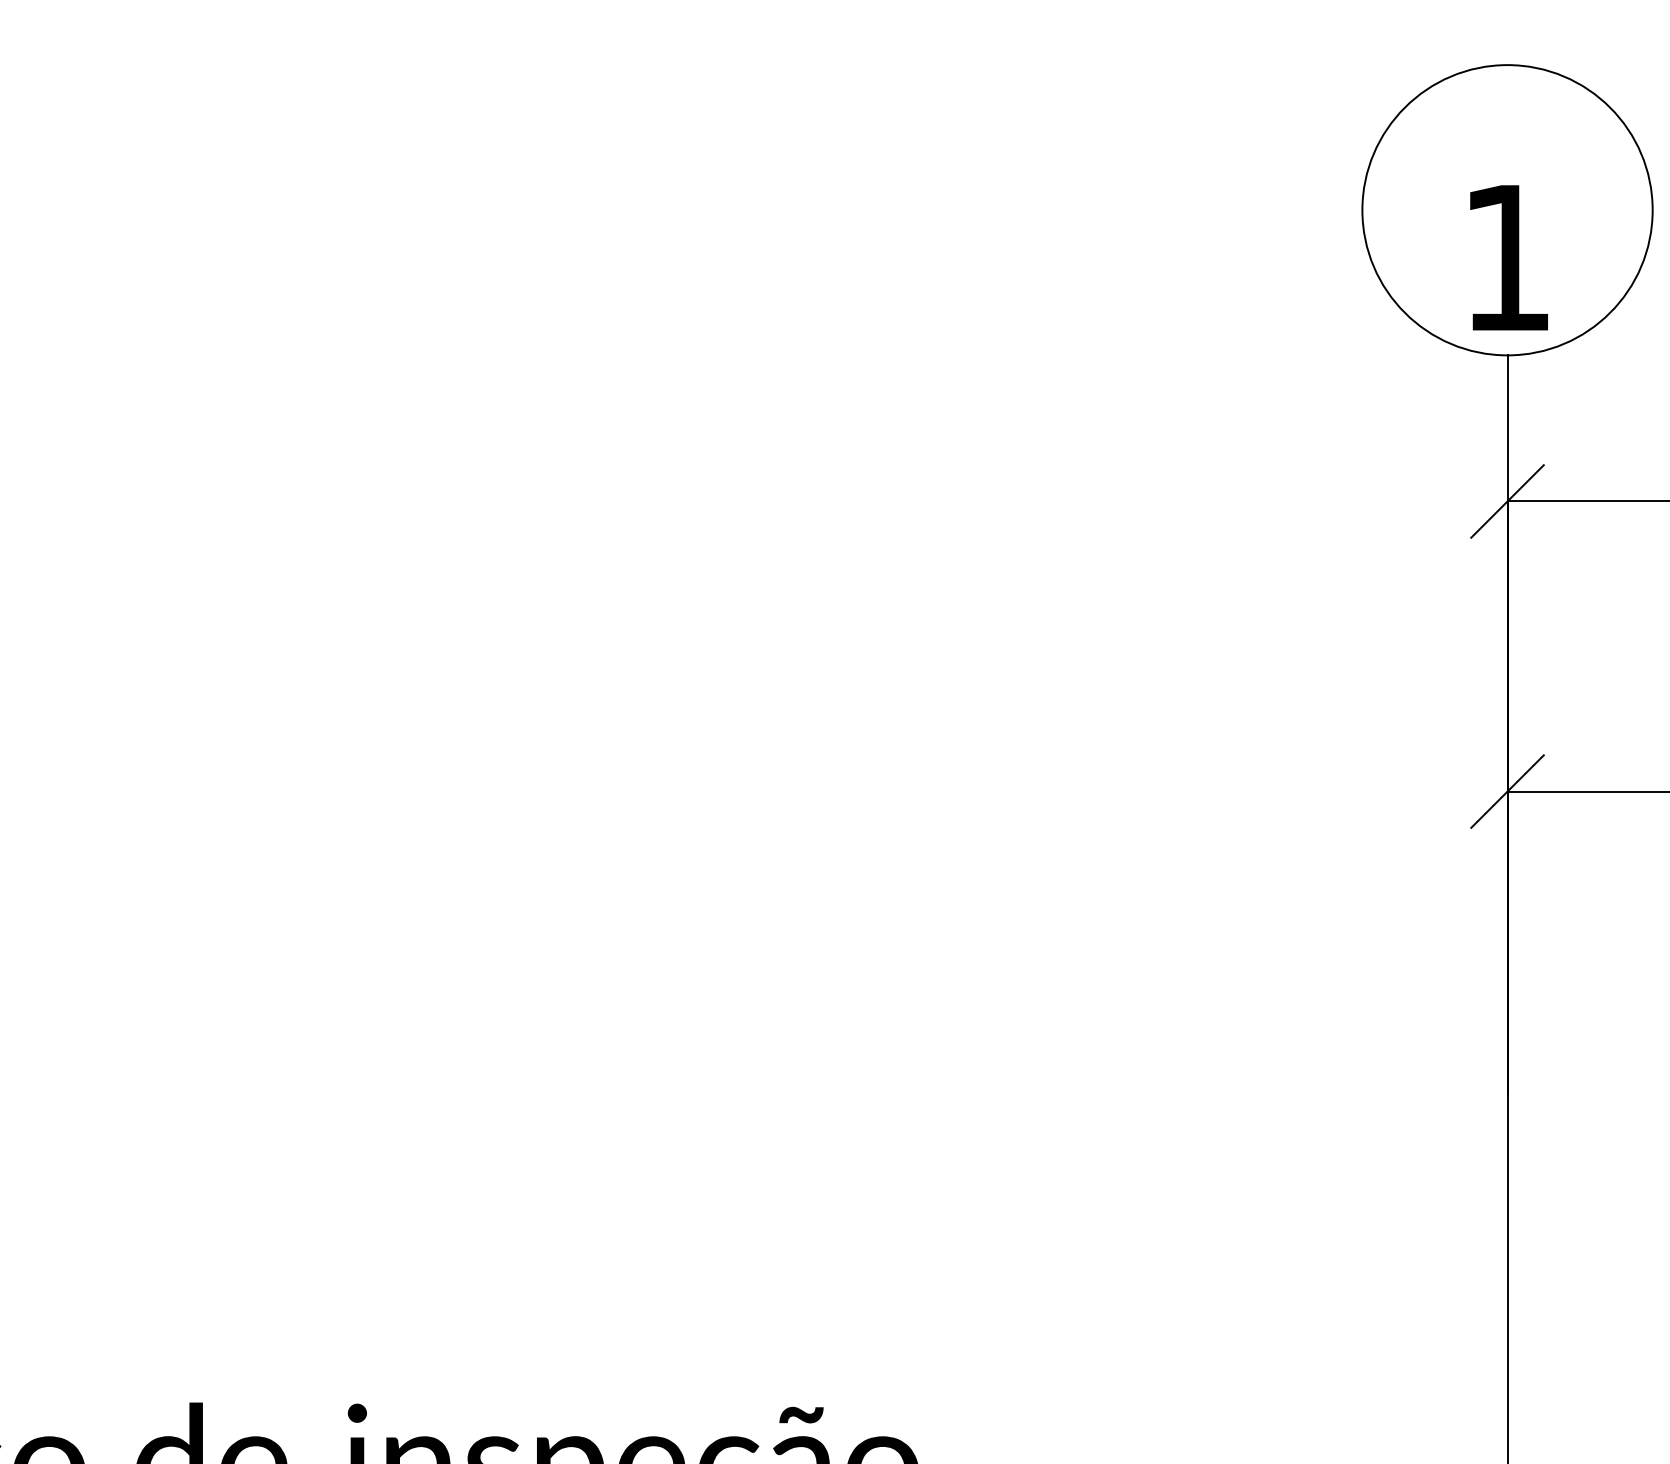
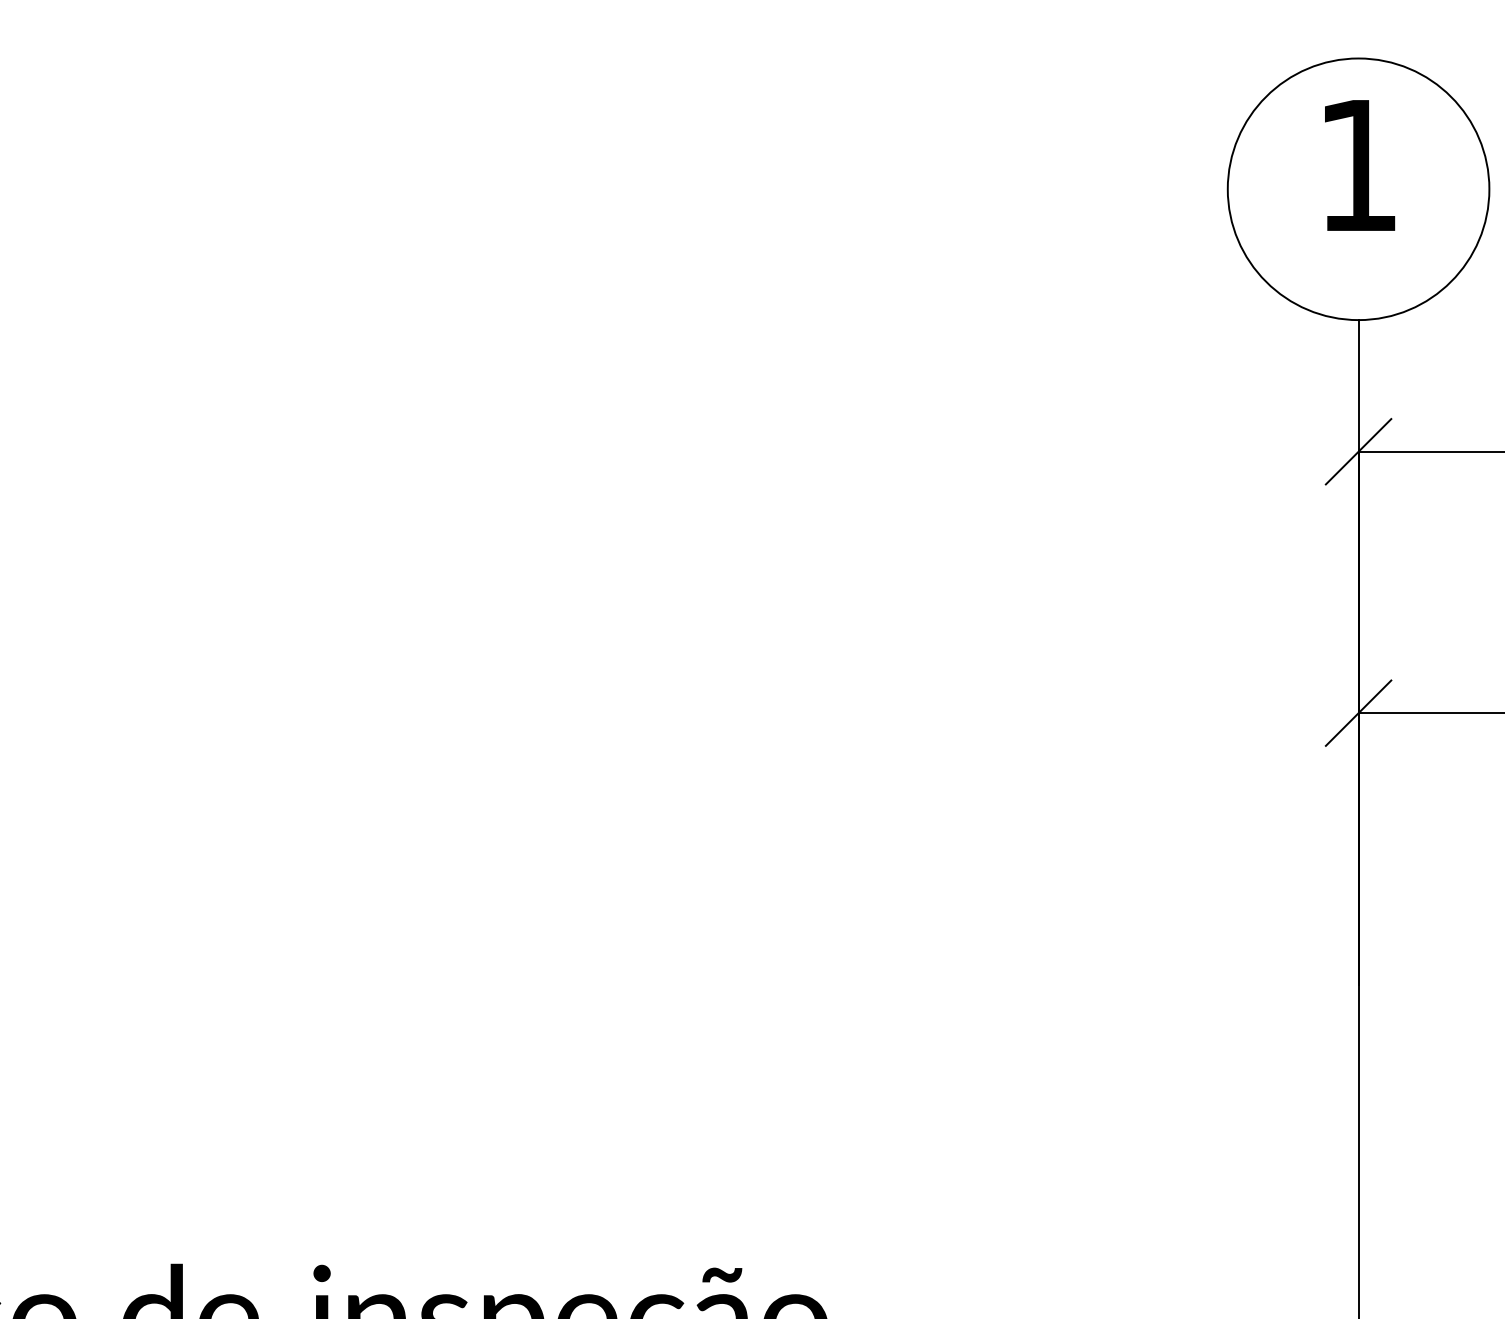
text: (1508, 257) -> (1359, 165), moved

